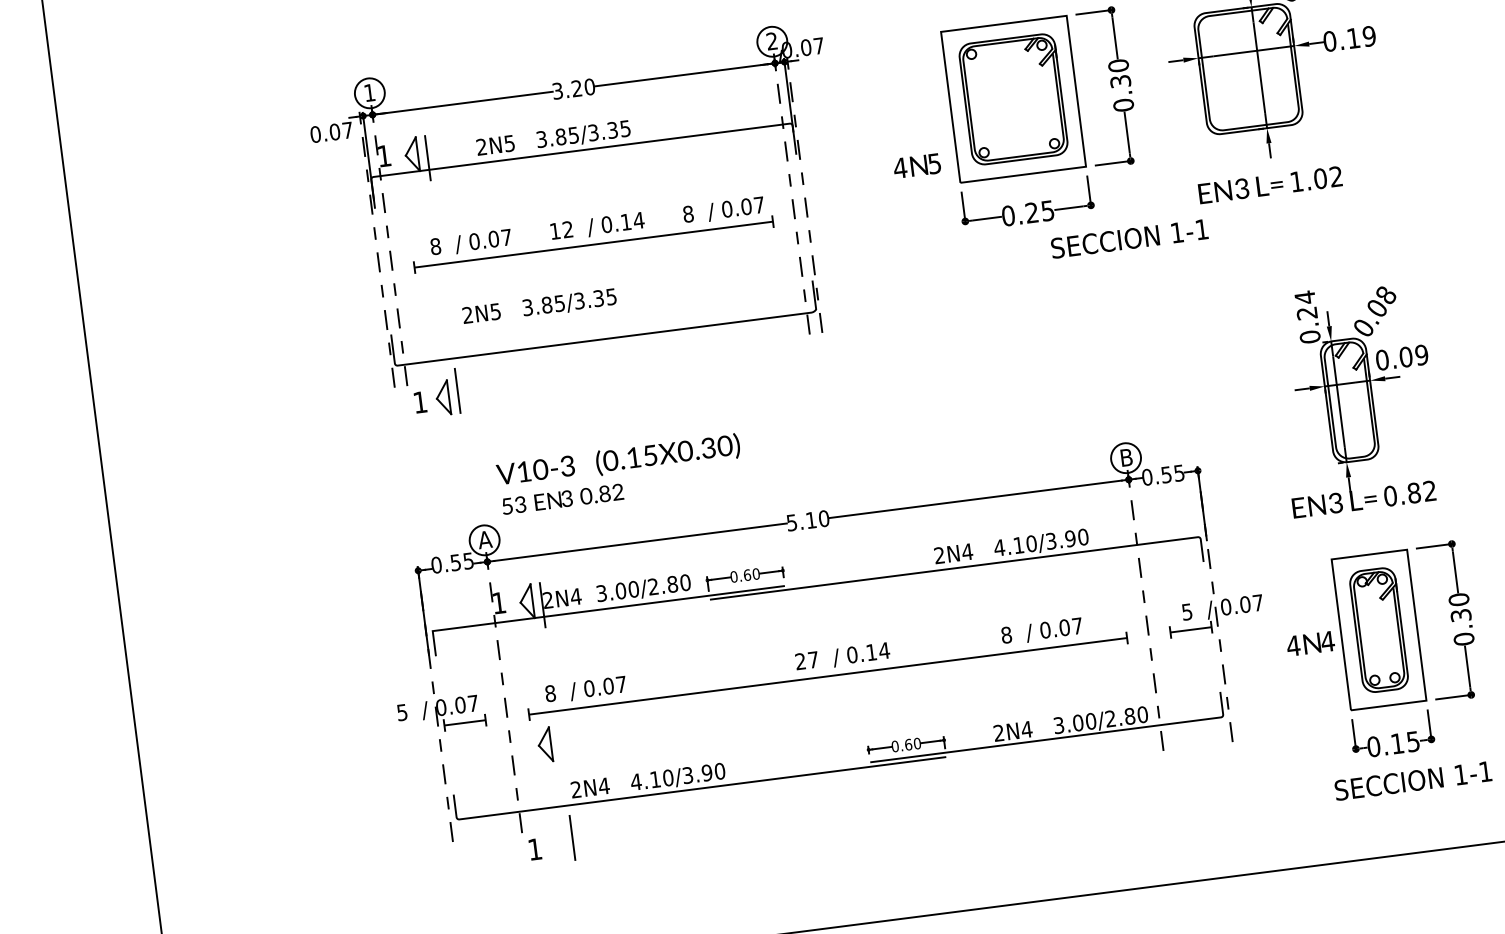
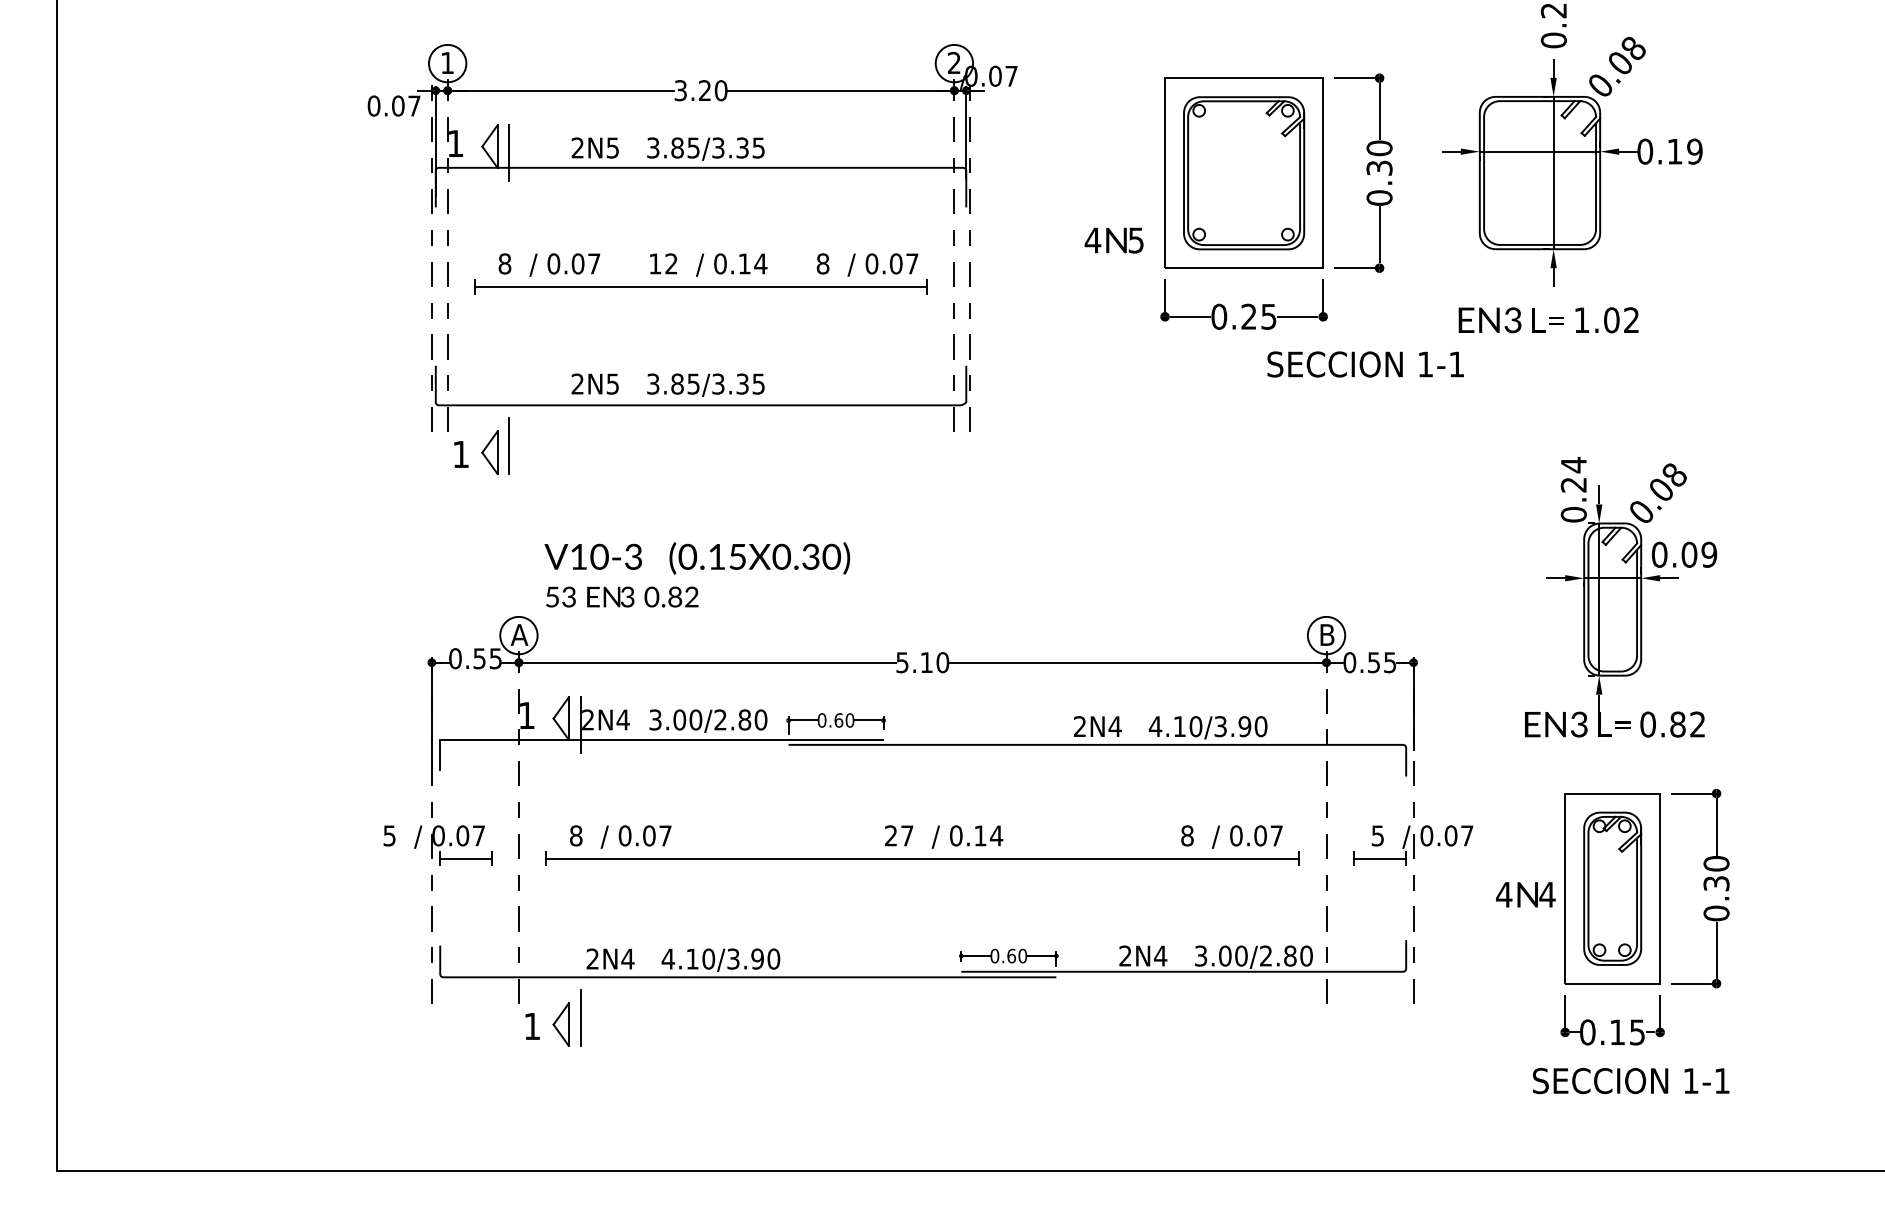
text: (539, 306) -> (667, 384), moved
text: (1041, 631) -> (1231, 836), moved
part: (544, 744) -> (560, 1024), moved

